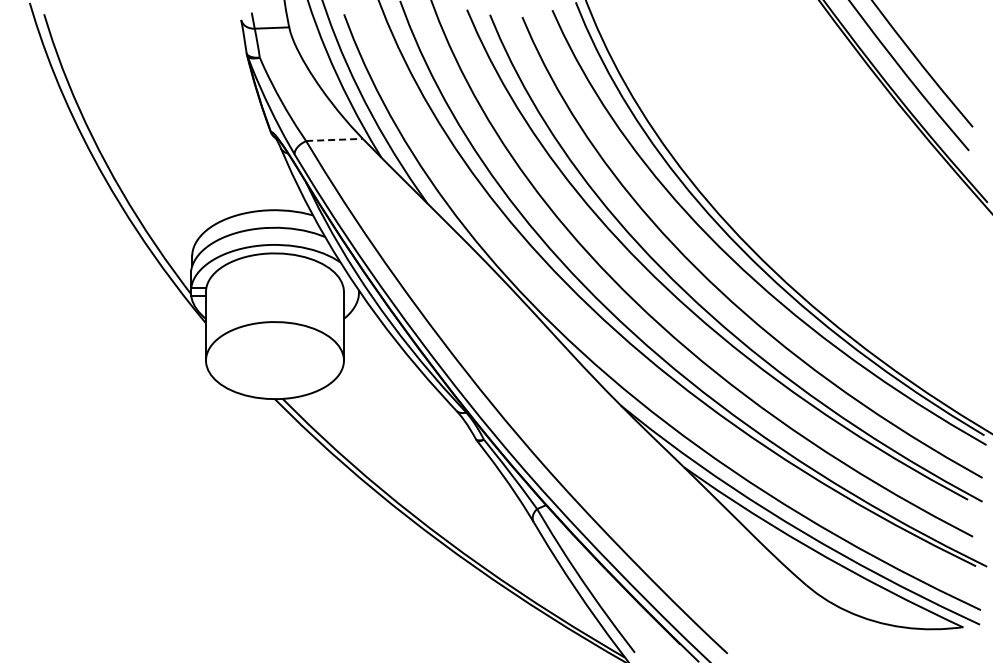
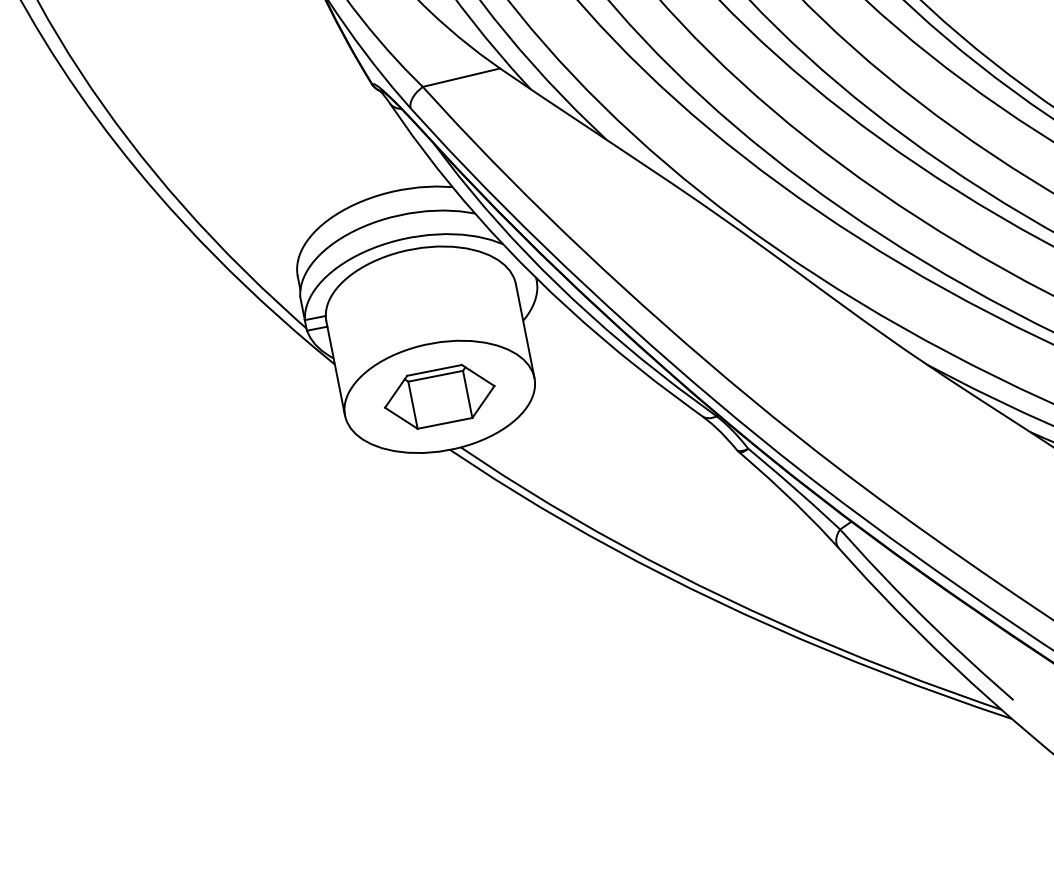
line: (334, 139) -> (461, 77), dashed -> solid
part: (274, 360) -> (439, 396), added

